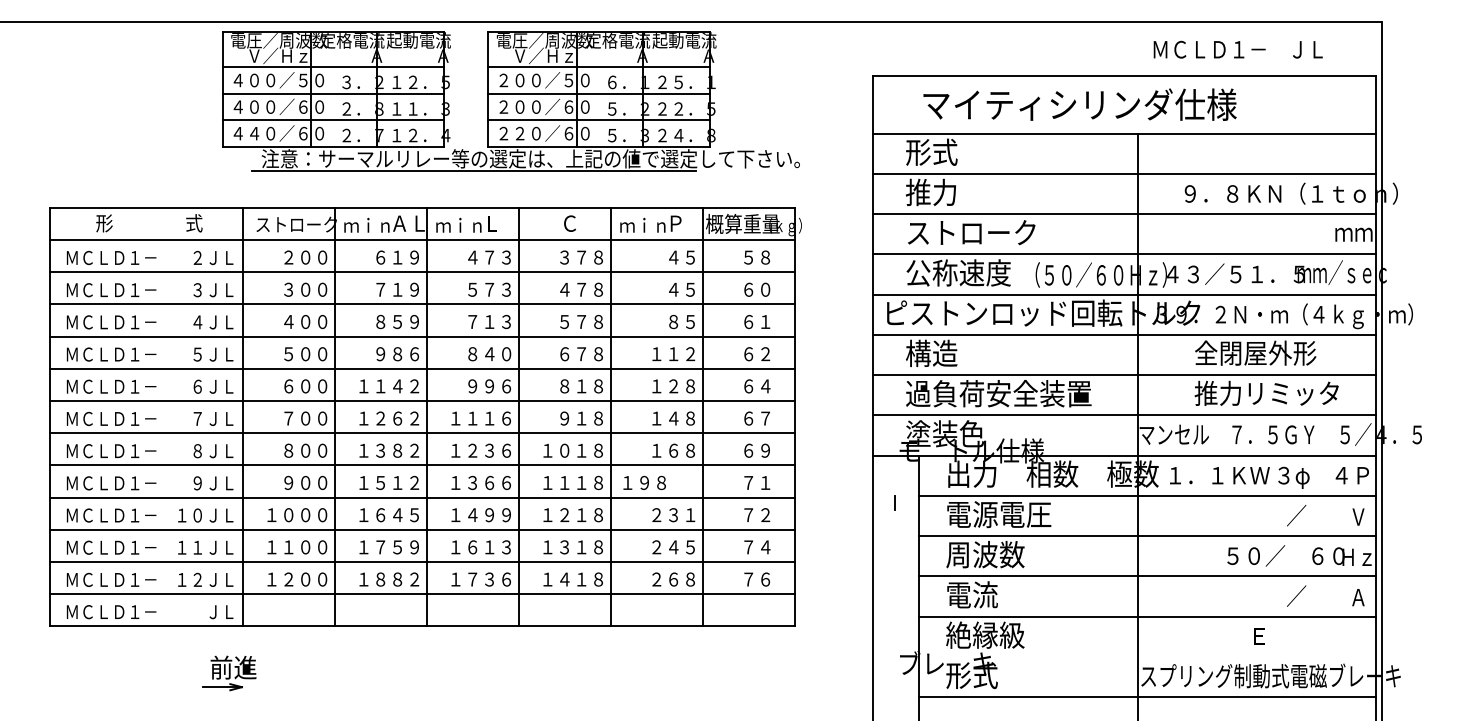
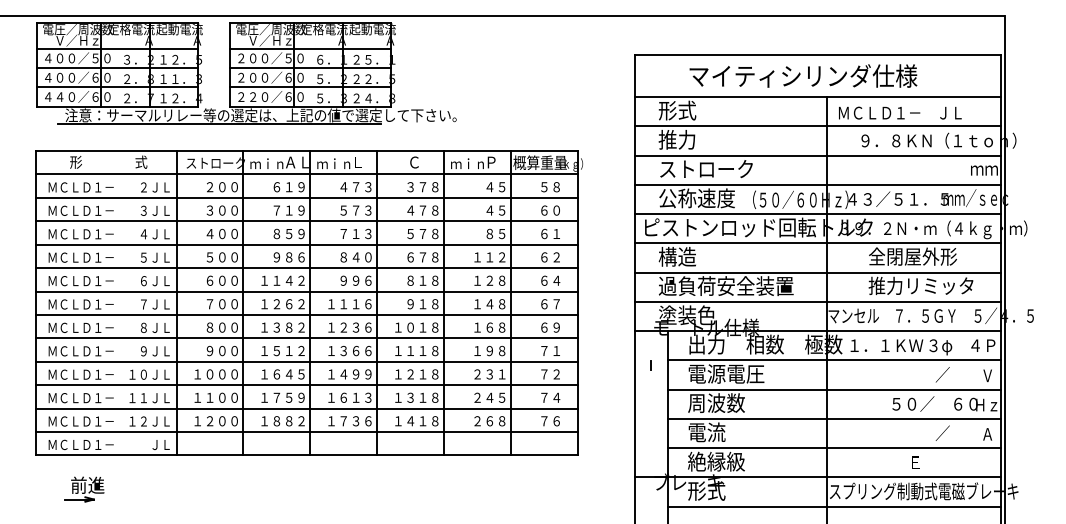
text: (1237, 49) -> (899, 112), moved
part: (510, 101) -> (246, 73), moved
text: (1079, 104) -> (803, 75), moved
text: (644, 482) -> (489, 350), moved
line: (1124, 656) -> (817, 477), added
part: (229, 673) -> (84, 489), moved

